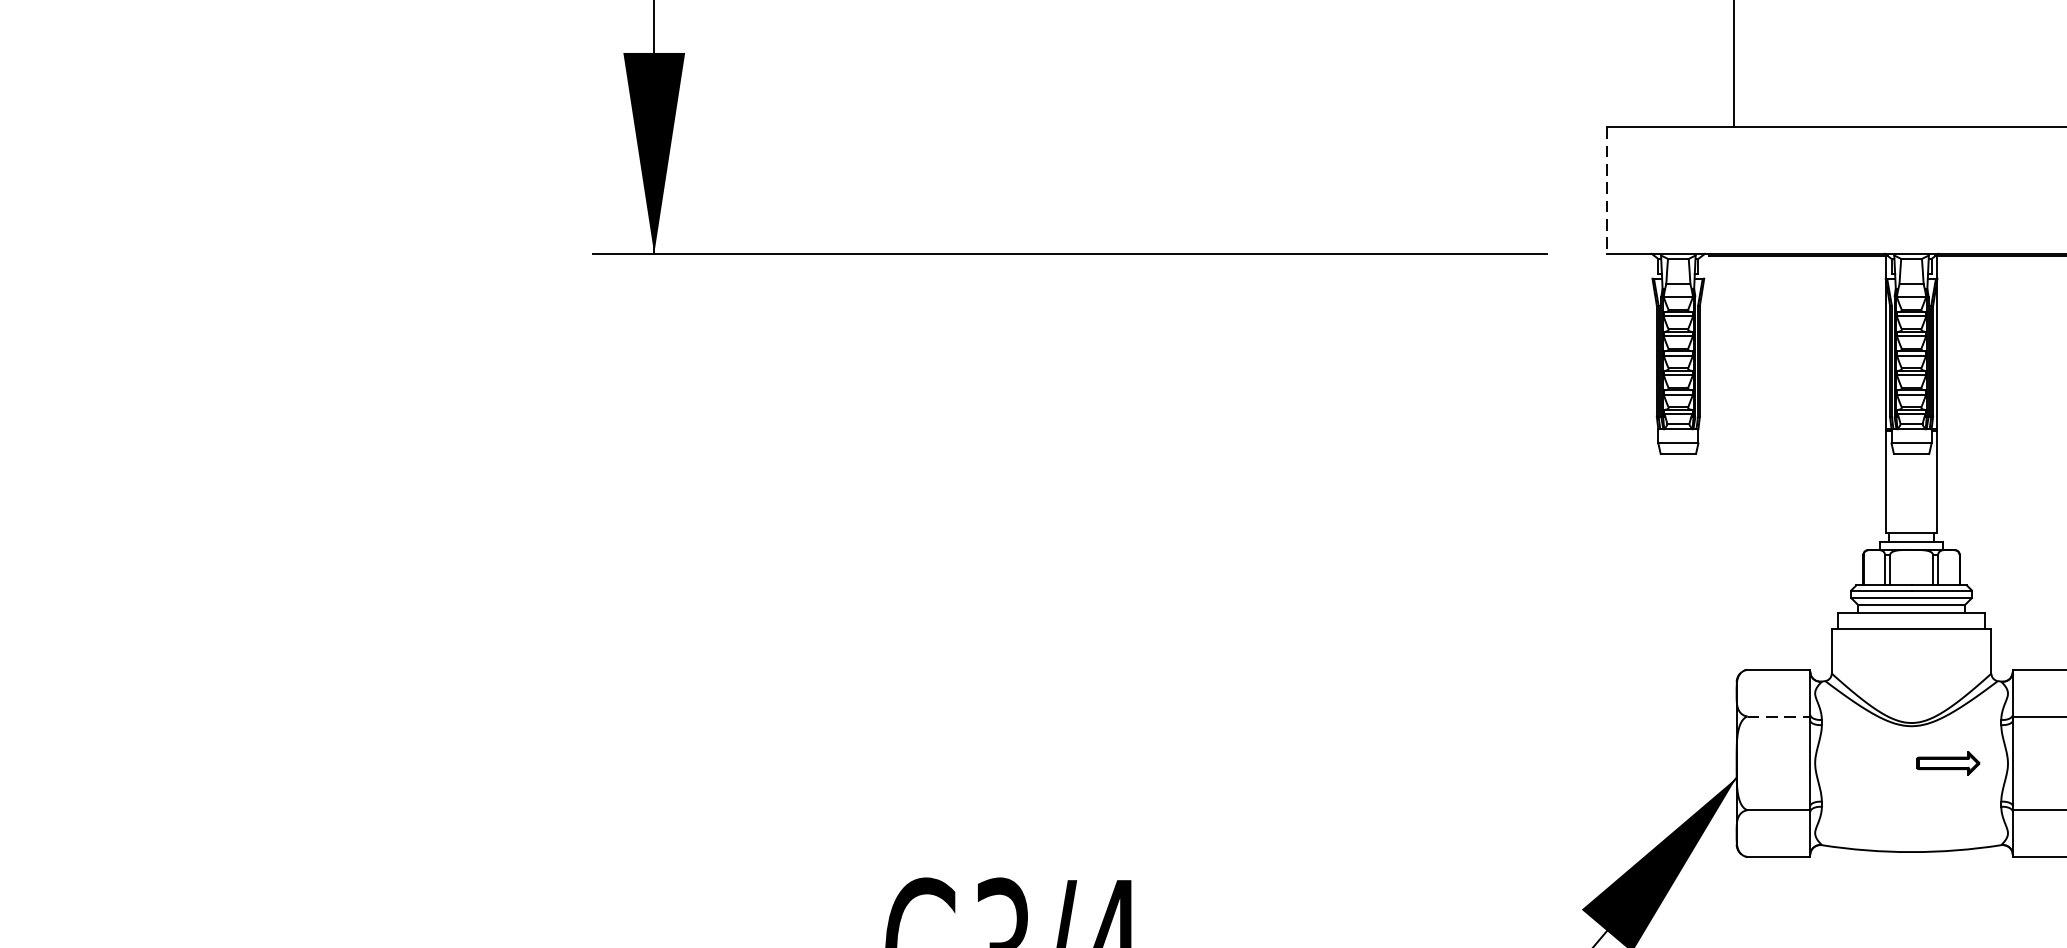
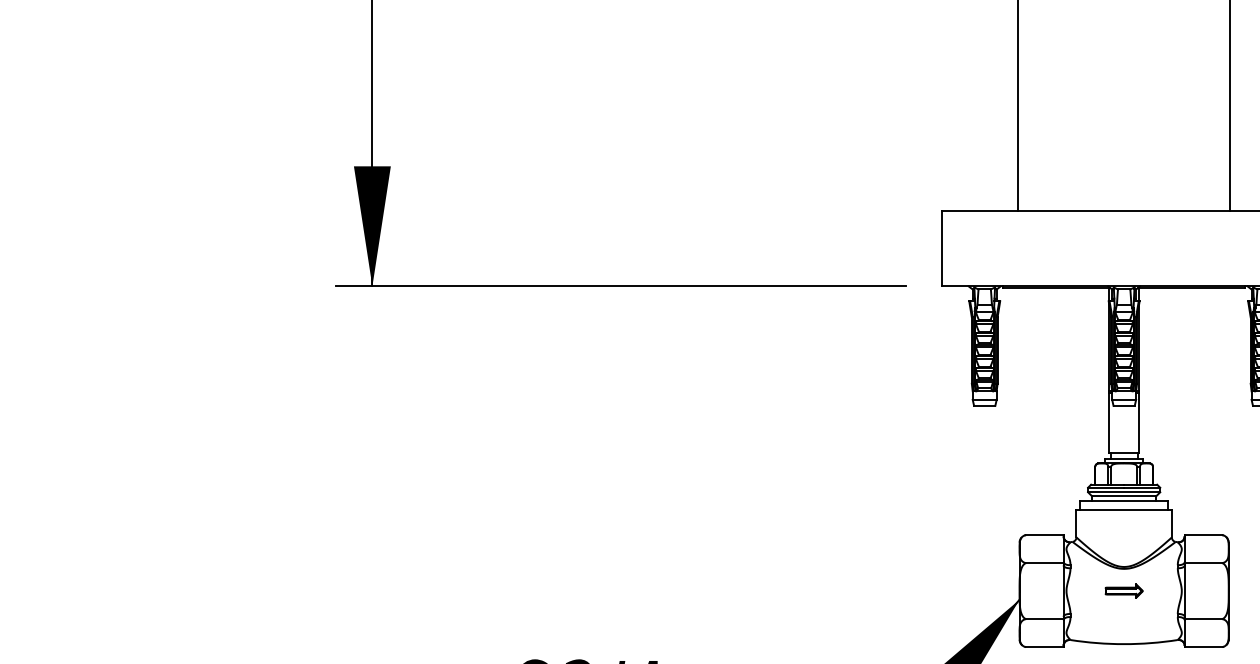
line: (1607, 190) -> (942, 248), dashed -> solid
line: (1778, 717) -> (1044, 563), dashed -> solid
part: (1947, 762) -> (1123, 590), moved

